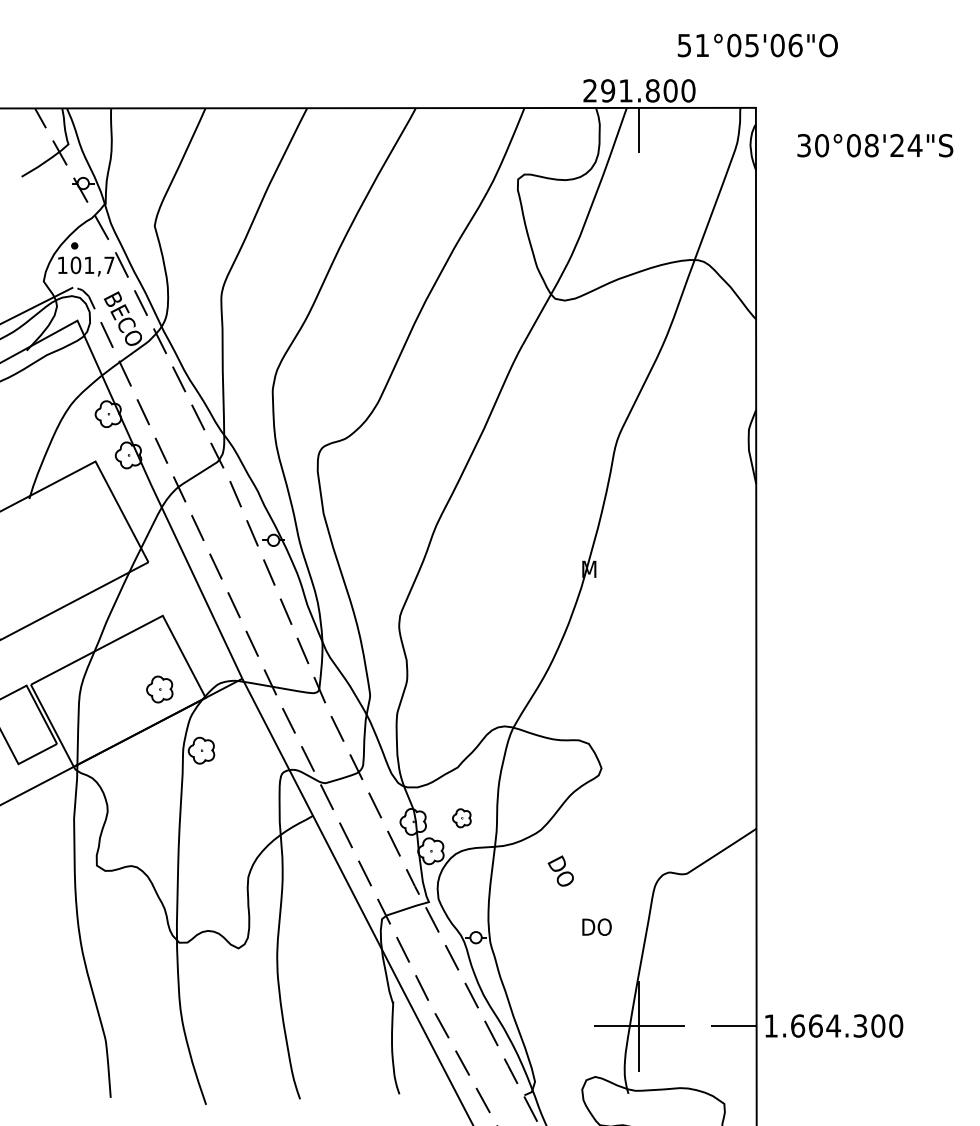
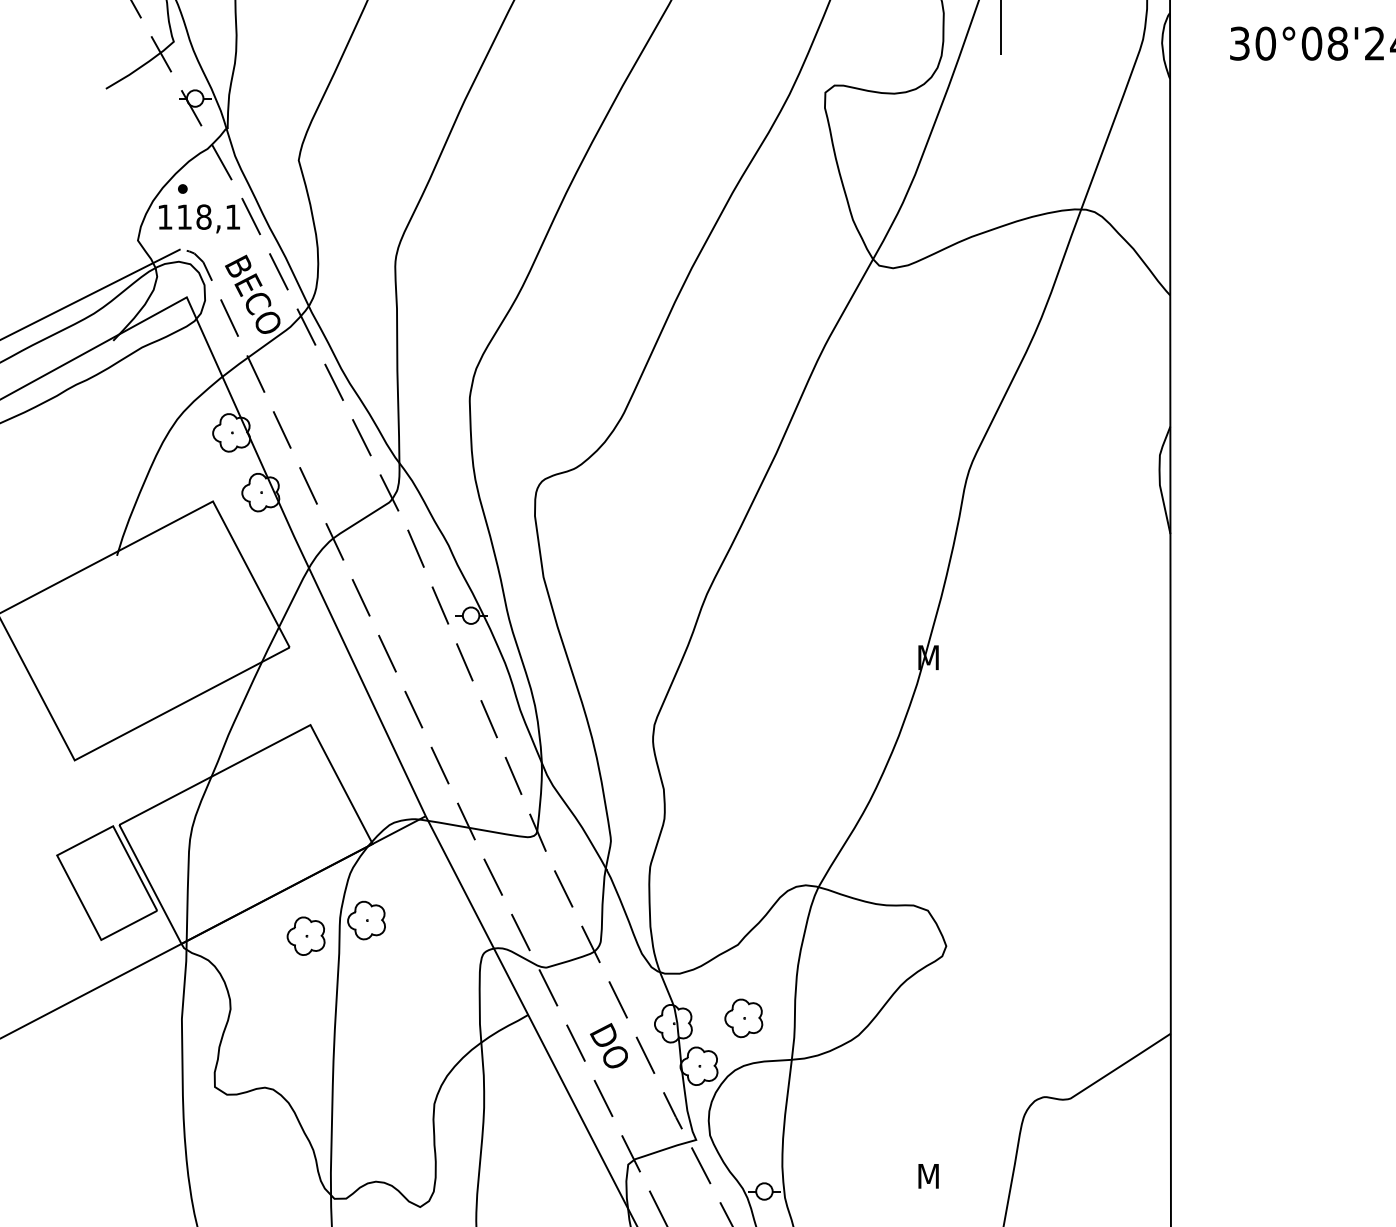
text: (92, 265) -> (208, 217), 101,7 -> 118,1
part: (159, 689) -> (305, 936), moved
part: (461, 818) -> (743, 1018), size x1.43
text: (560, 870) -> (608, 1044), moved
text: (597, 926) -> (940, 1175), DO -> M

